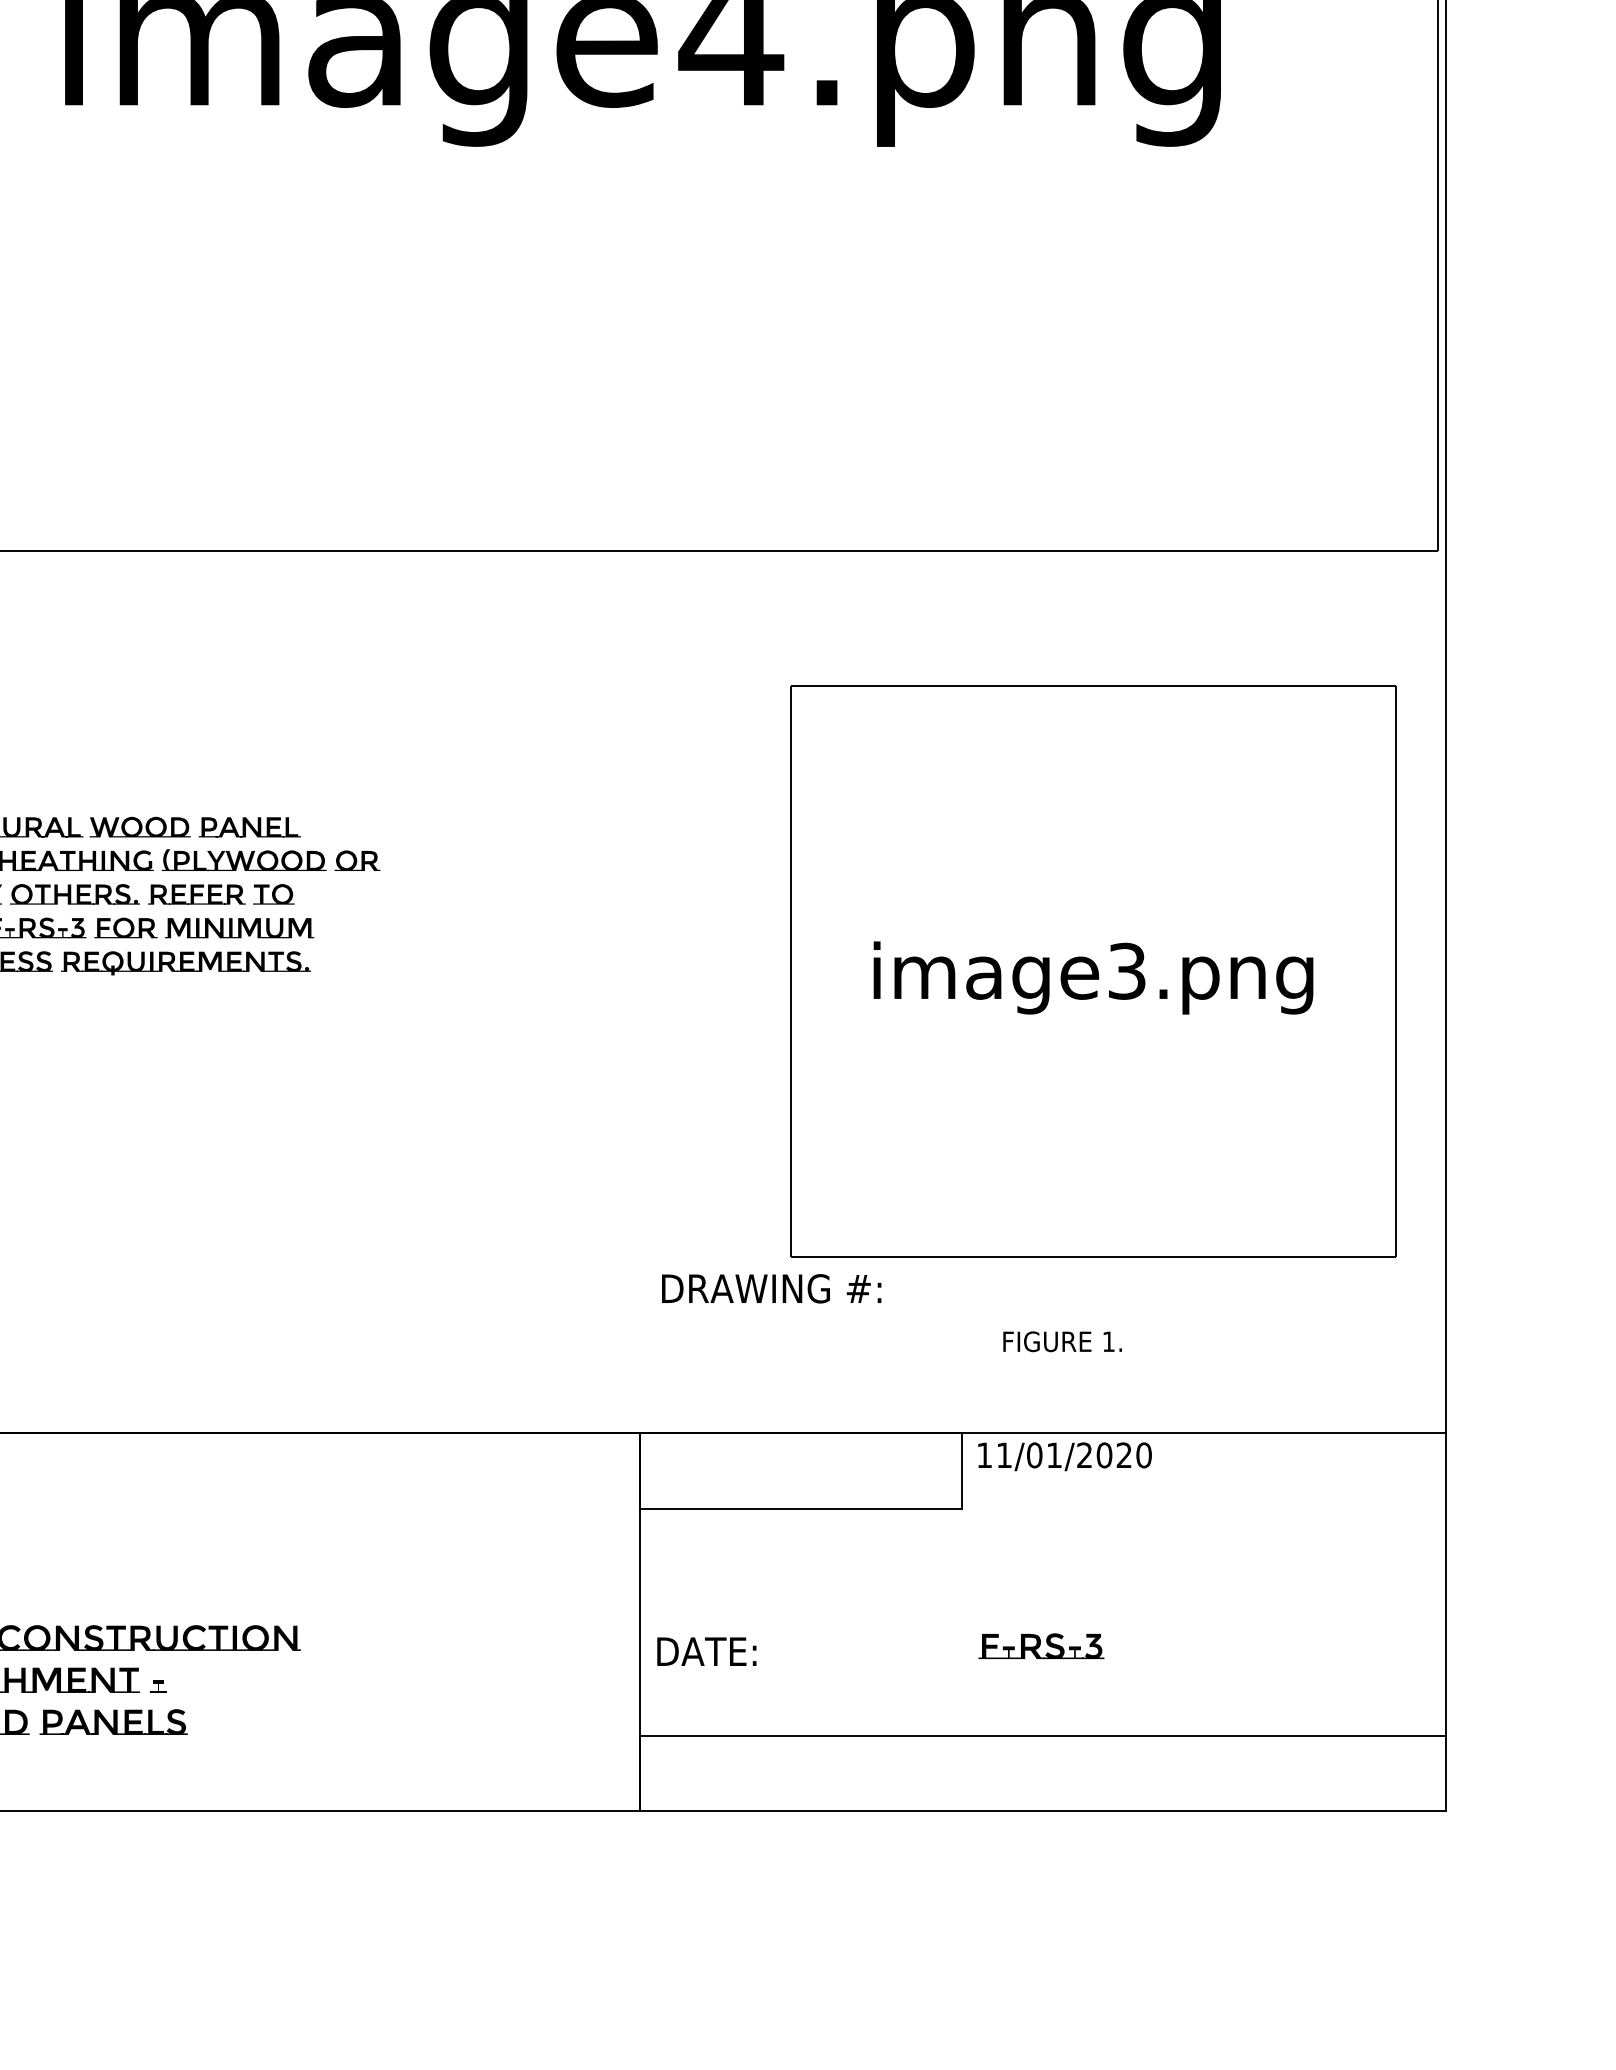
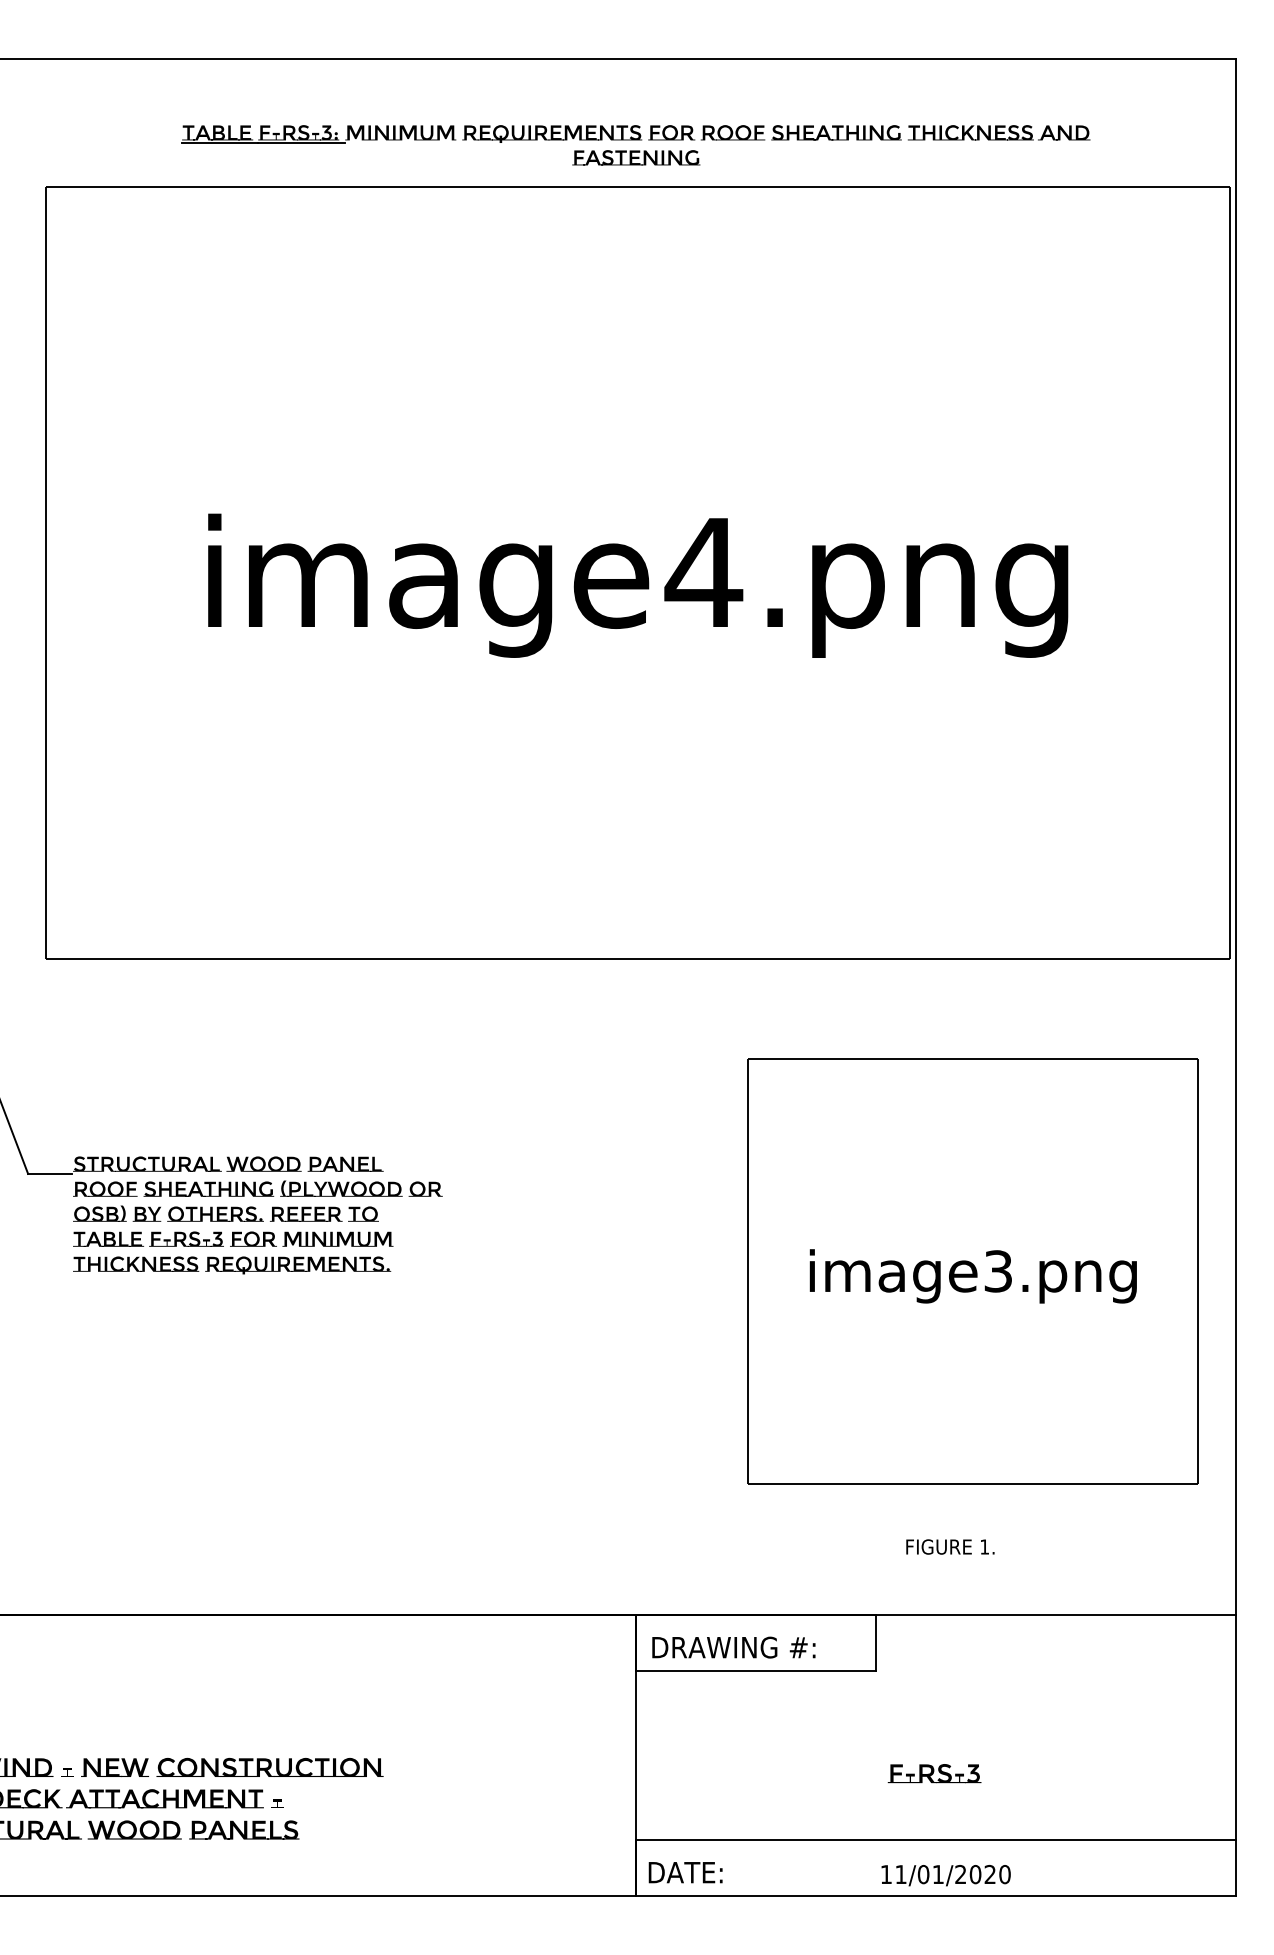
text: (771, 1288) -> (733, 1647), moved
text: (1064, 1456) -> (945, 1875), moved
text: (706, 1651) -> (685, 1872), moved

